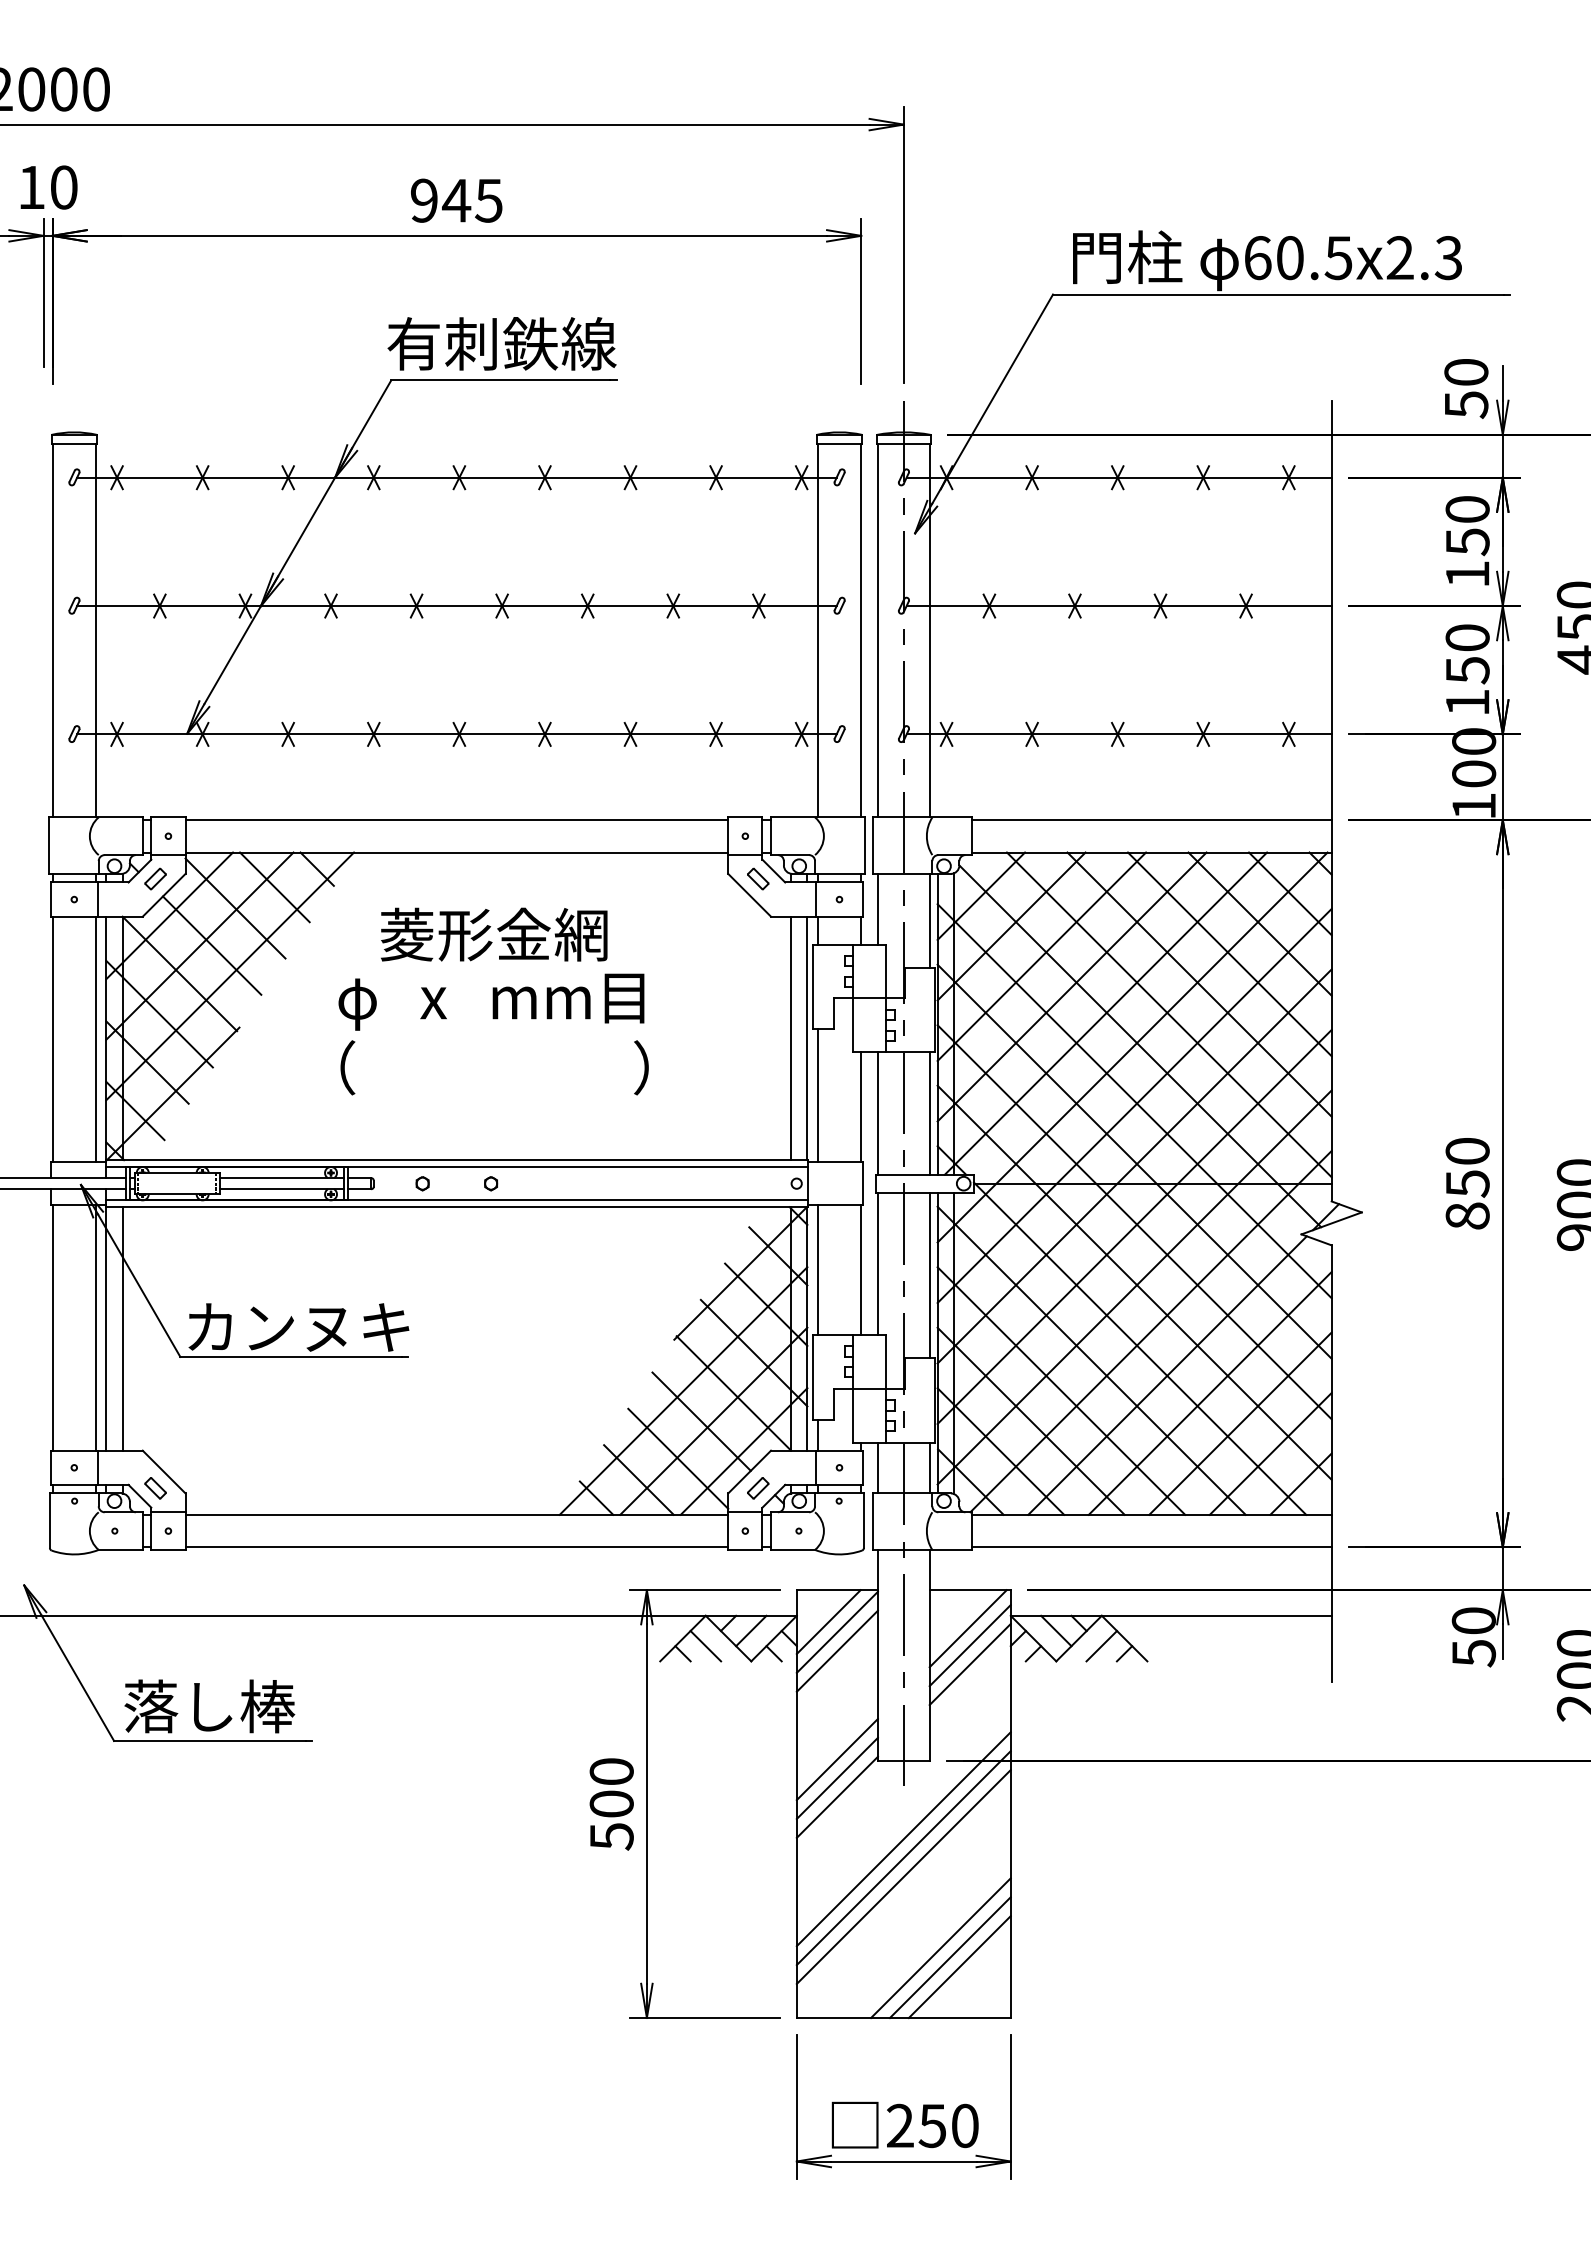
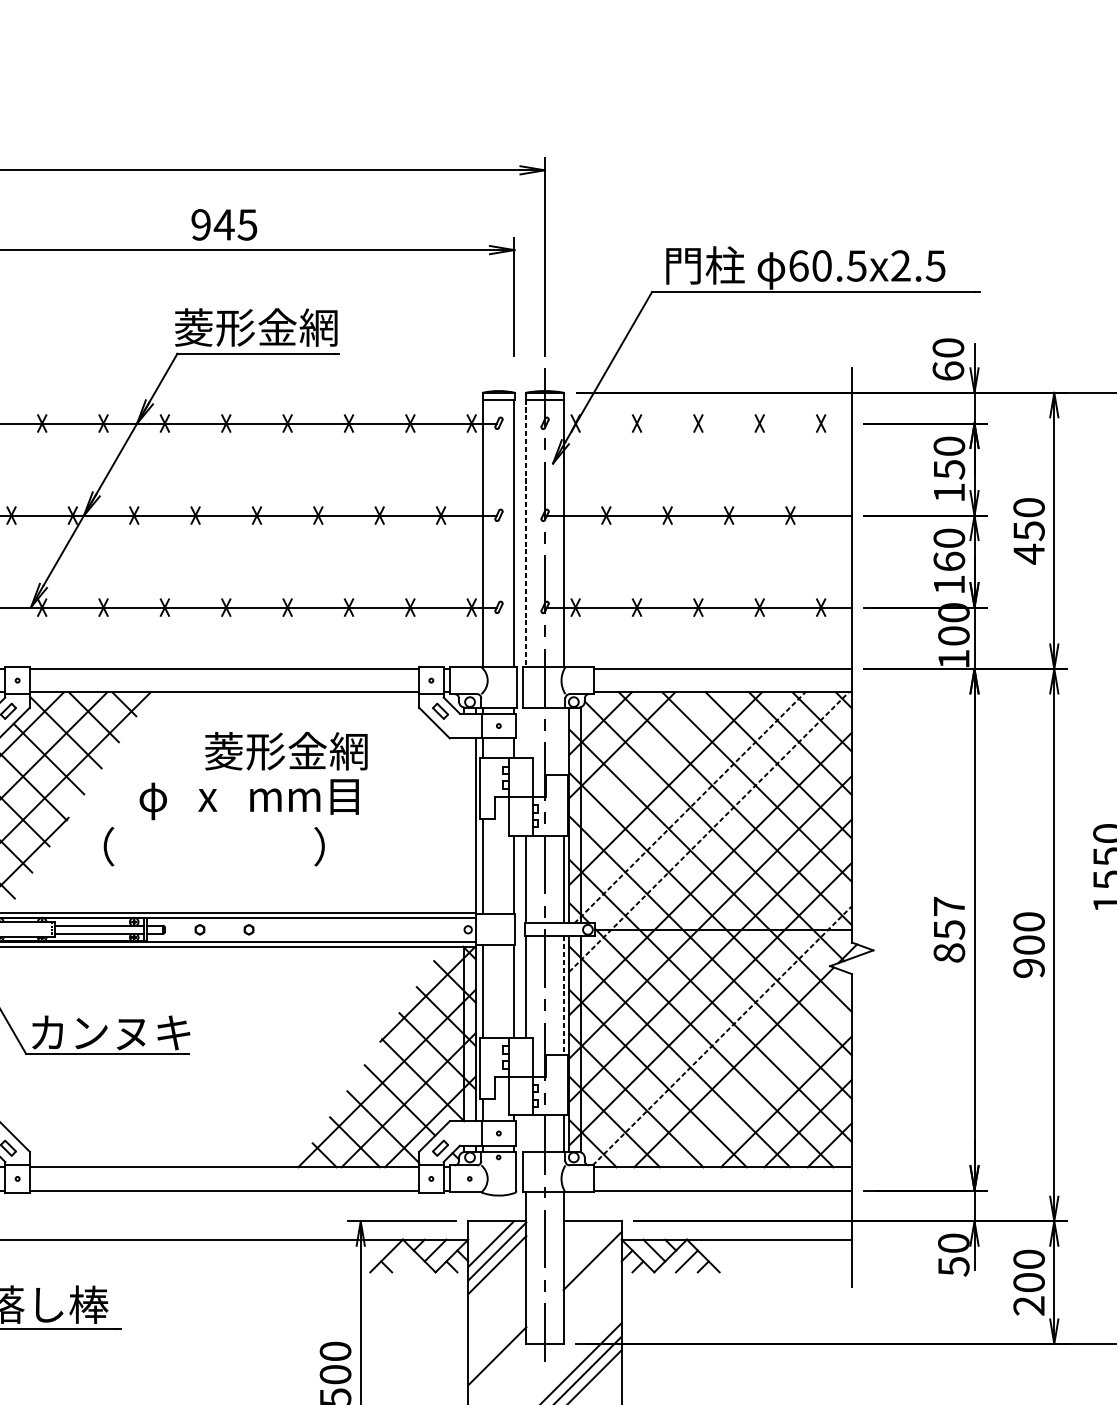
text: (1448, 257) -> (935, 265), 60.5x2.3 -> 60.5x2.5
text: (501, 343) -> (256, 327), 有刺鉄線 -> 菱形金網
text: (1466, 404) -> (948, 371), 50 -> 60
line: (1118, 477) -> (698, 423), removed
line: (877, 630) -> (526, 533), solid -> dashed
text: (1467, 670) -> (949, 561), 150 -> 160
line: (877, 908) -> (526, 732), removed
line: (929, 920) -> (563, 741), removed
text: (494, 934) -> (286, 751), moved
line: (1041, 956) -> (643, 766), removed
line: (1105, 1013) -> (689, 807), solid -> dashed
line: (791, 1038) -> (464, 825), removed
line: (1132, 1047) -> (708, 832), solid -> dashed
text: (494, 1067) -> (214, 846), moved
text: (1467, 1150) -> (949, 905), 850 -> 857
line: (929, 1275) -> (563, 995), solid -> dashed
line: (1151, 1331) -> (722, 1035), solid -> dashed
line: (1209, 1393) -> (764, 1080), removed
line: (877, 1467) -> (526, 1133), removed
line: (967, 1628) -> (590, 1248), removed
line: (705, 1646) -> (402, 1261), removed
line: (969, 1664) -> (592, 1274), removed
line: (836, 1759) -> (496, 1342), removed
line: (836, 1796) -> (496, 1369), removed

